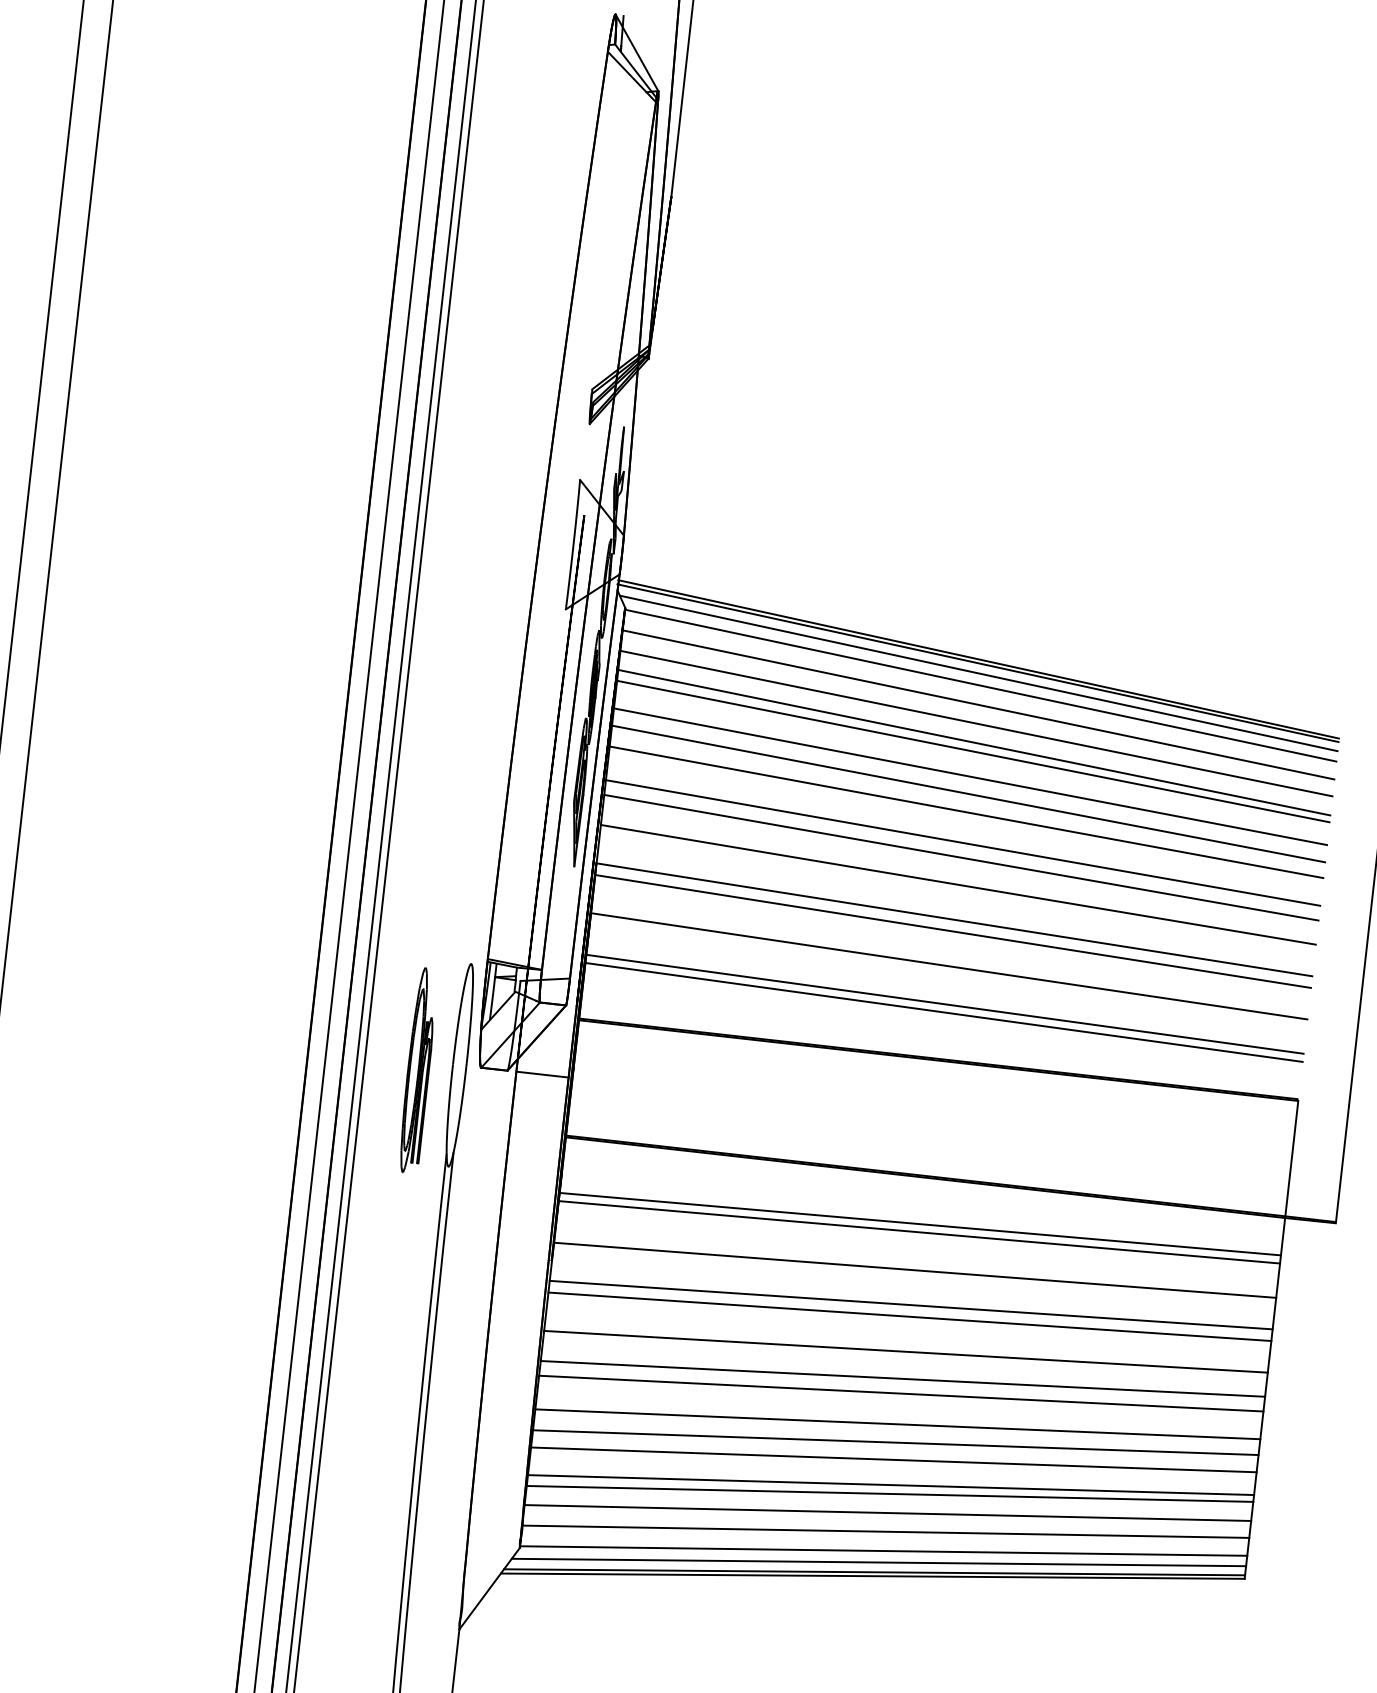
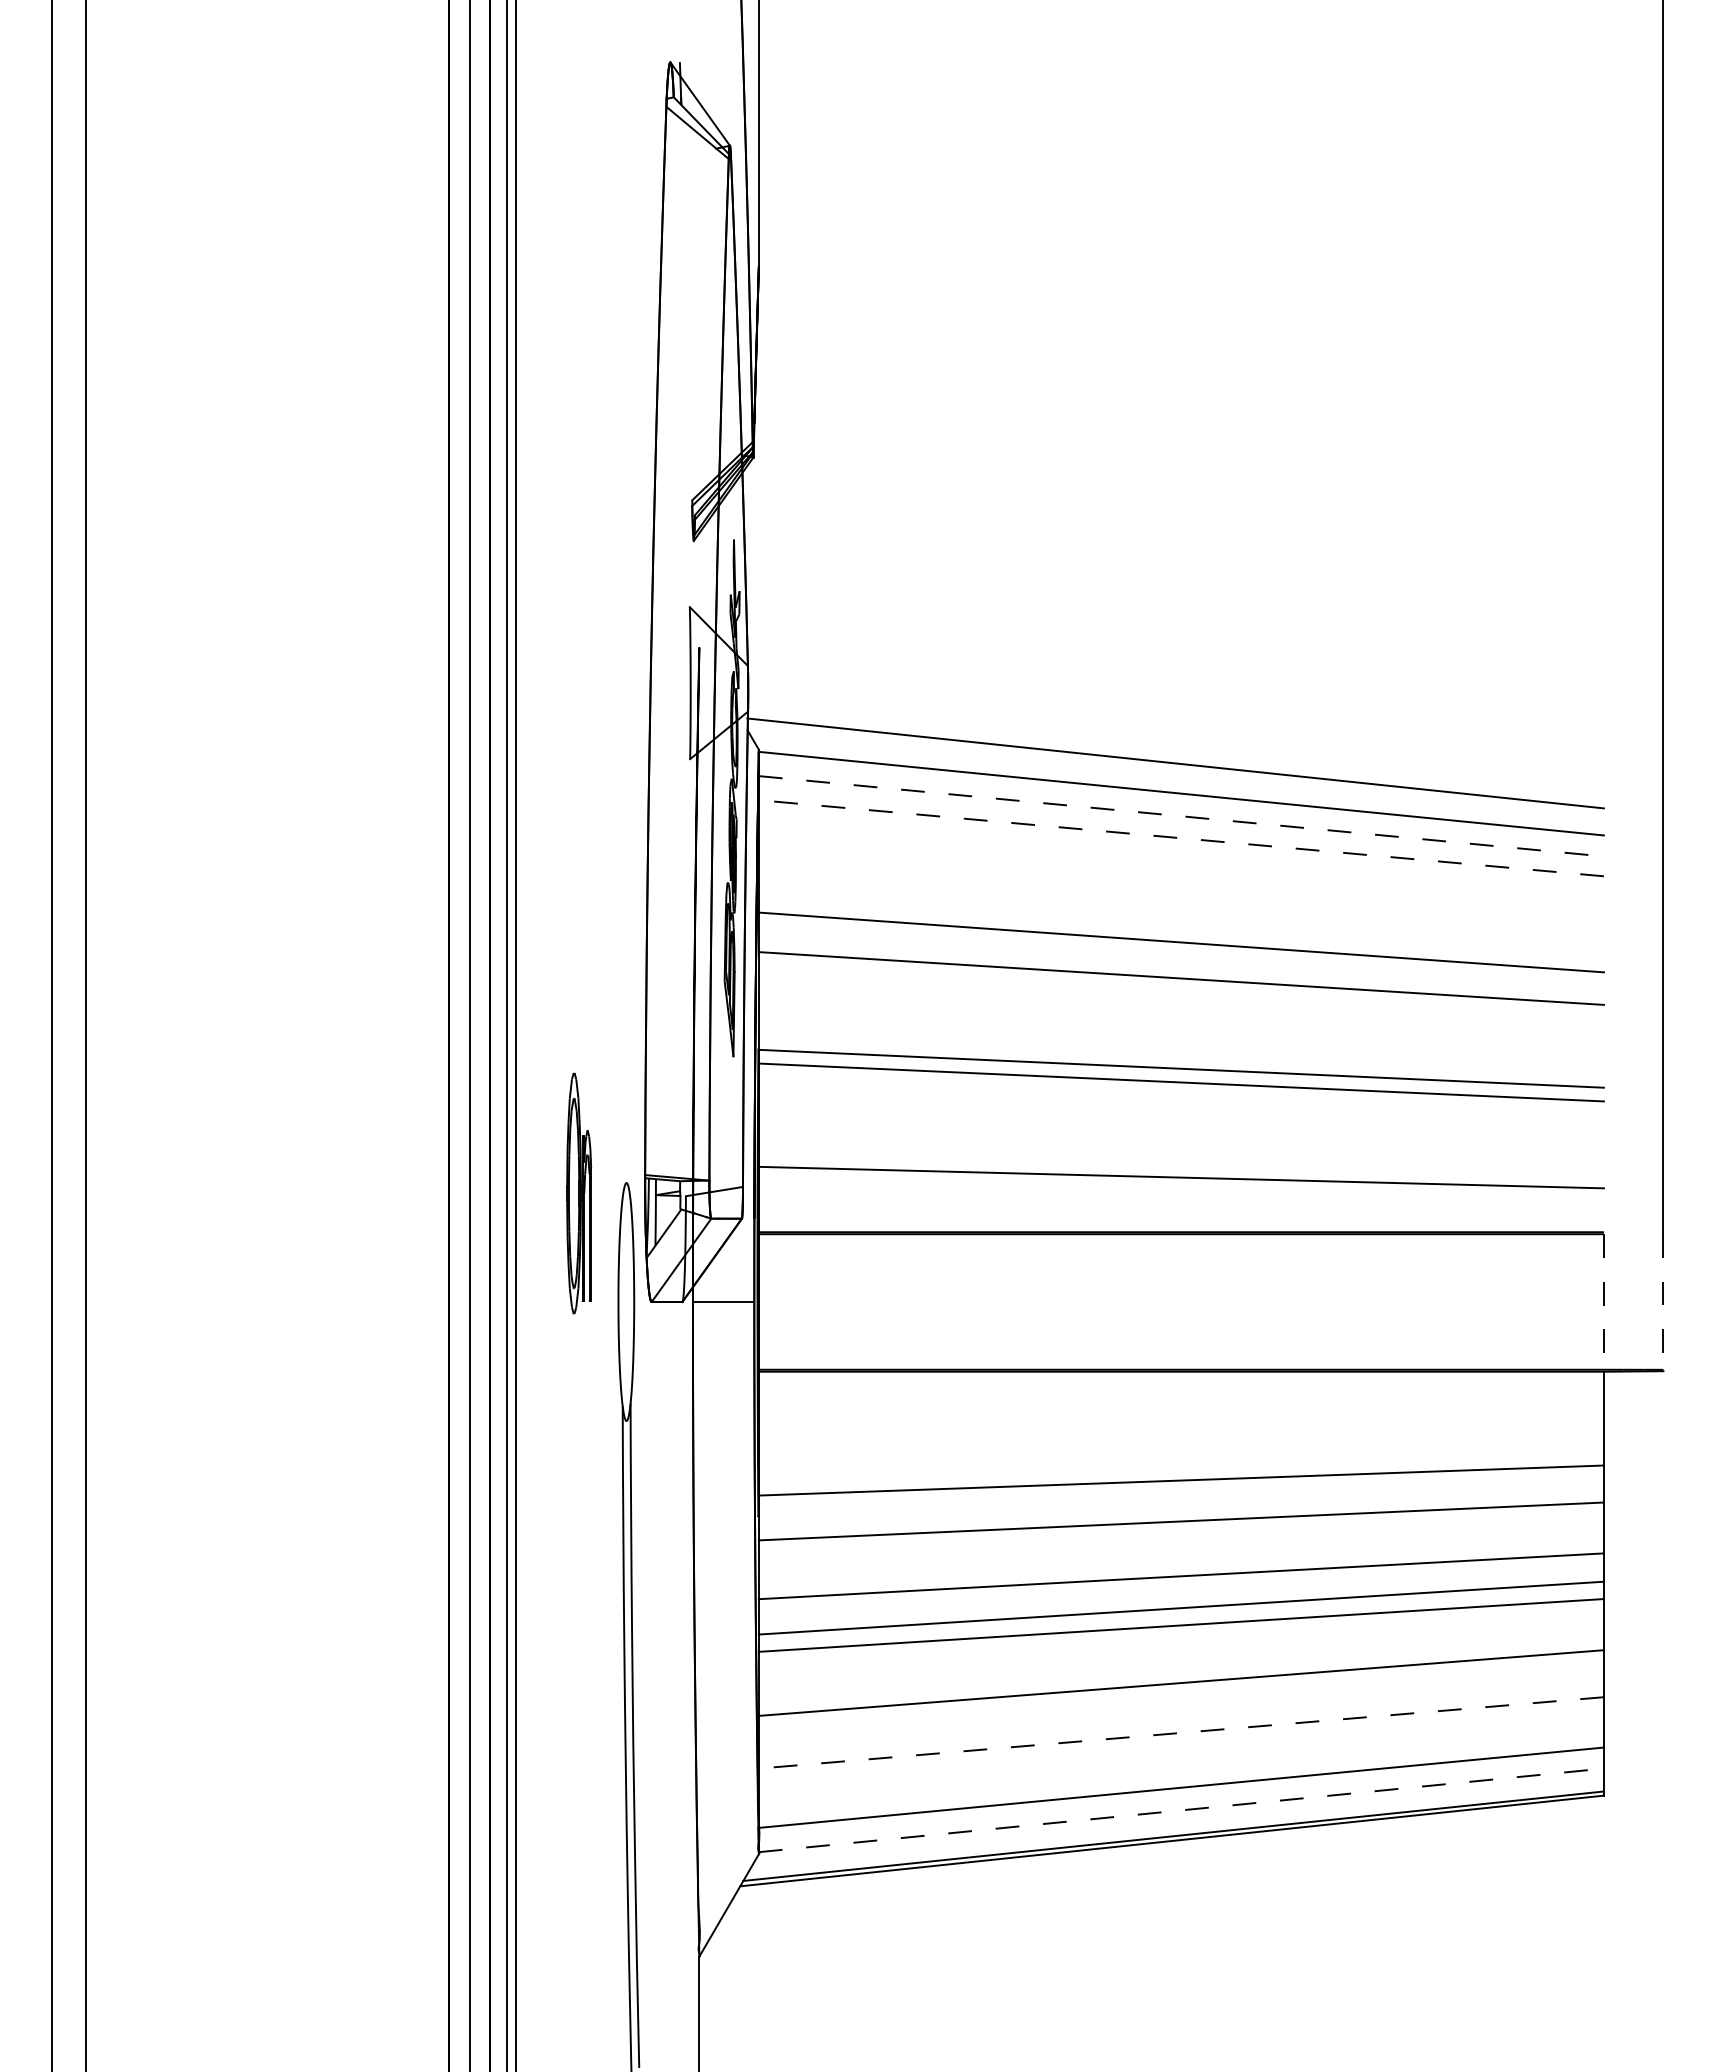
line: (977, 662) -> (1174, 767), removed
line: (978, 673) -> (1177, 779), removed
line: (978, 705) -> (1181, 816), solid -> dashed
line: (975, 723) -> (1180, 838), solid -> dashed
line: (973, 742) -> (1180, 860), removed
line: (972, 750) -> (1180, 870), removed
line: (969, 776) -> (1180, 900), removed
line: (967, 793) -> (1180, 920), removed
line: (960, 857) -> (1180, 995), removed
line: (957, 884) -> (1180, 1027), removed
line: (948, 966) -> (1180, 1123), removed
line: (944, 1003) -> (1180, 1167), removed
part: (418, 1070) -> (579, 1193), moved
line: (1291, 1158) -> (1603, 1301), solid -> dashed
line: (1342, 1163) -> (1663, 1301), solid -> dashed
line: (919, 1224) -> (1180, 1426), removed
line: (918, 1231) -> (1180, 1435), removed
line: (909, 1316) -> (1180, 1535), removed
line: (897, 1424) -> (1180, 1661), removed
line: (893, 1459) -> (1180, 1703), removed
line: (890, 1484) -> (1180, 1732), solid -> dashed
line: (889, 1494) -> (1180, 1743), removed
line: (887, 1512) -> (1180, 1765), removed
line: (883, 1551) -> (1181, 1810), solid -> dashed
line: (879, 1561) -> (1177, 1823), removed

